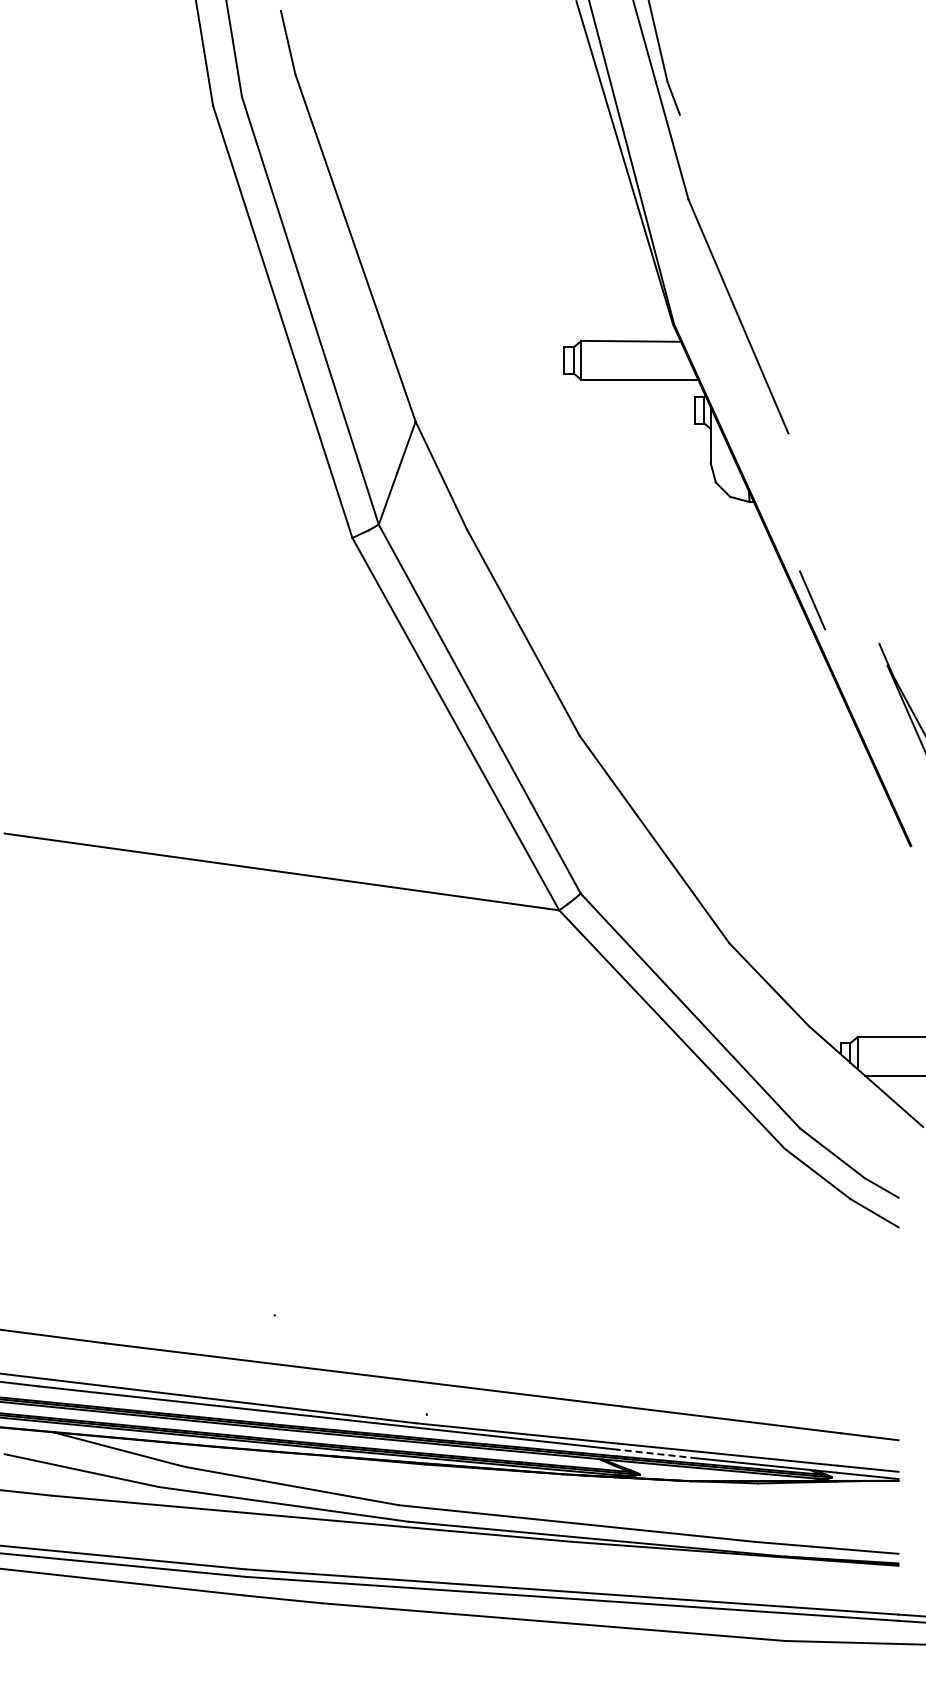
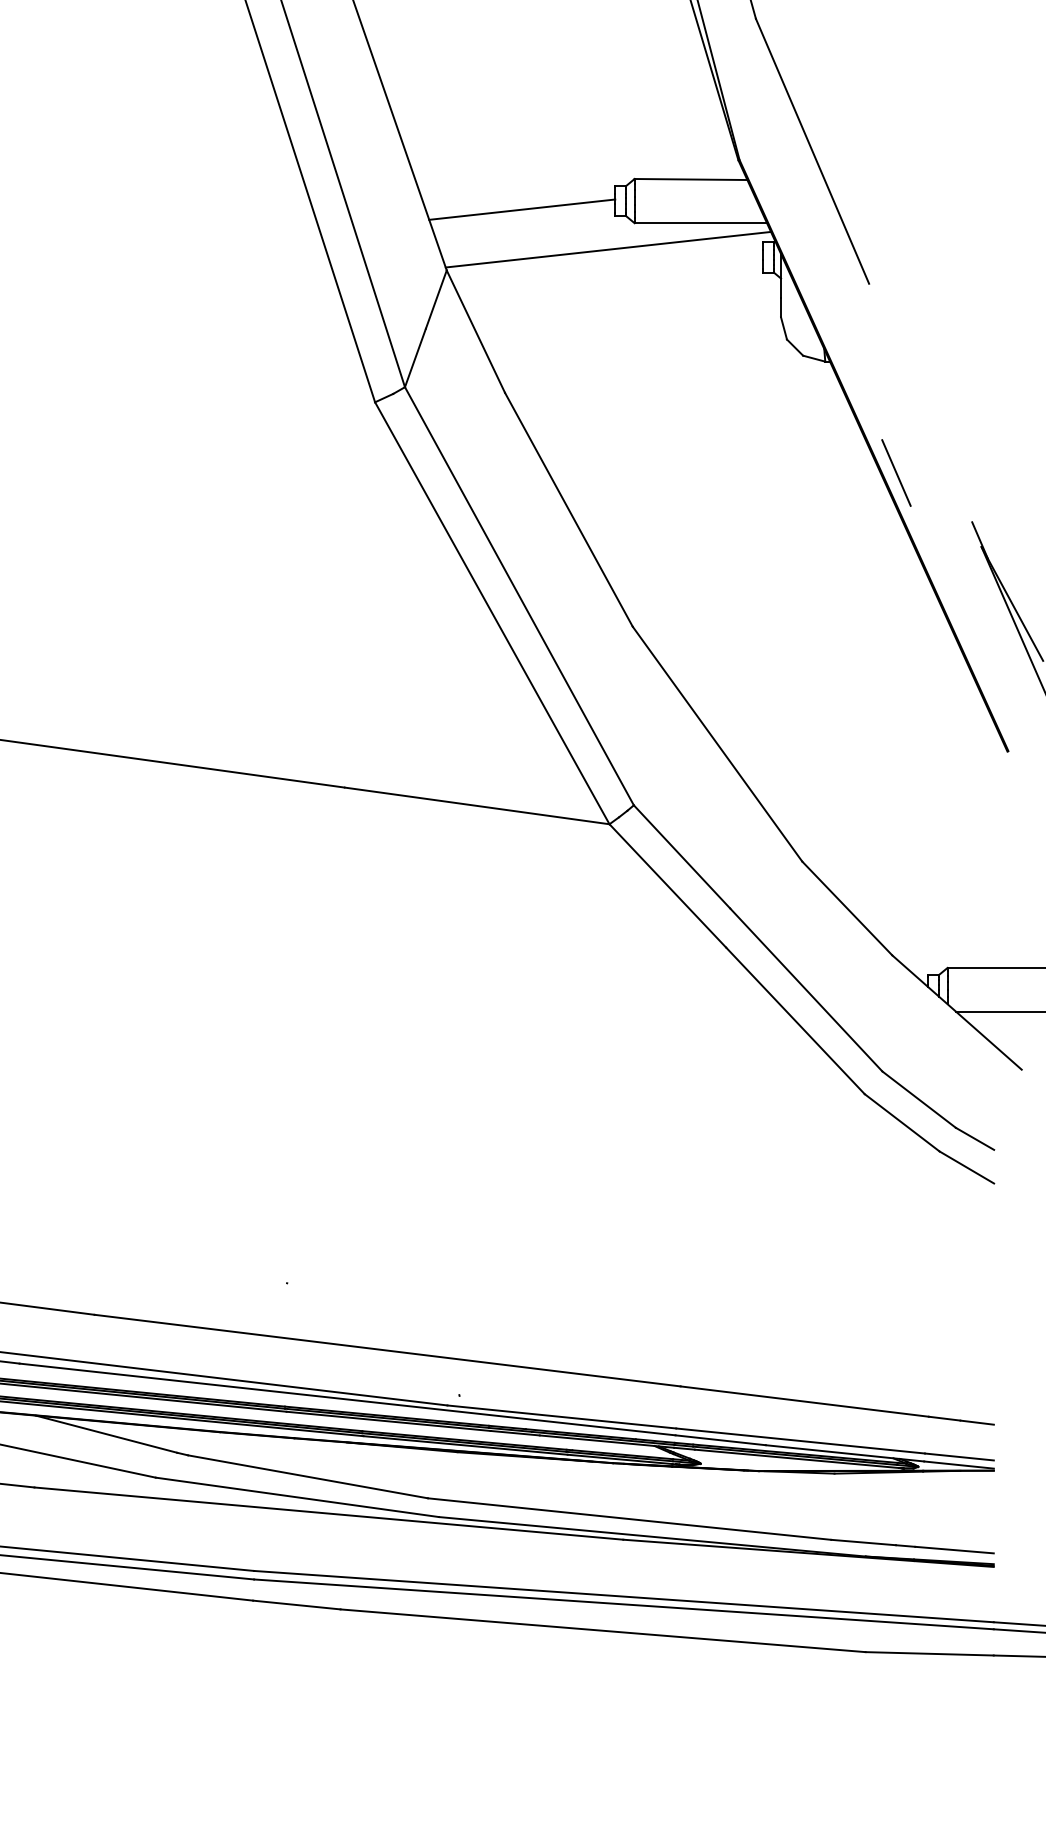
line: (482, 367) -> (522, 209), added
line: (557, 403) -> (607, 249), added
line: (656, 1453) -> (719, 1439), dashed -> solid

